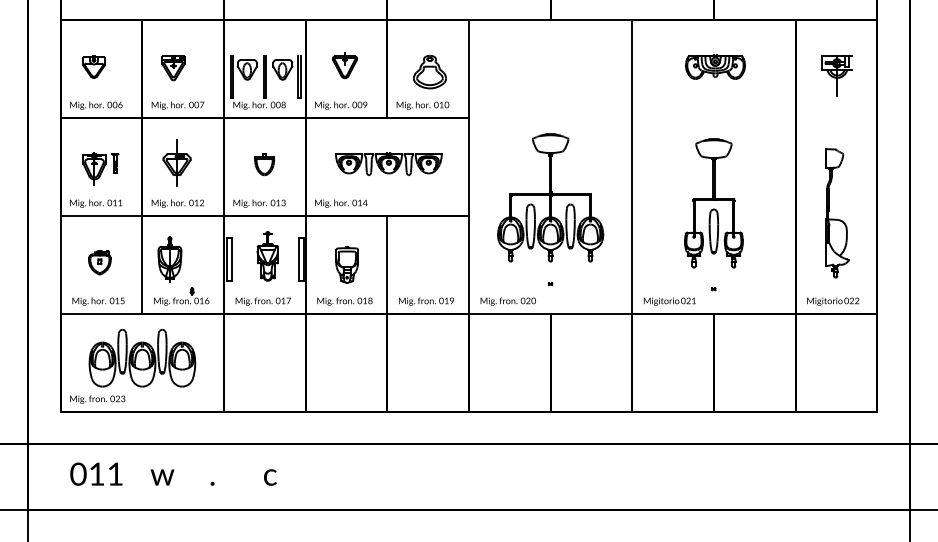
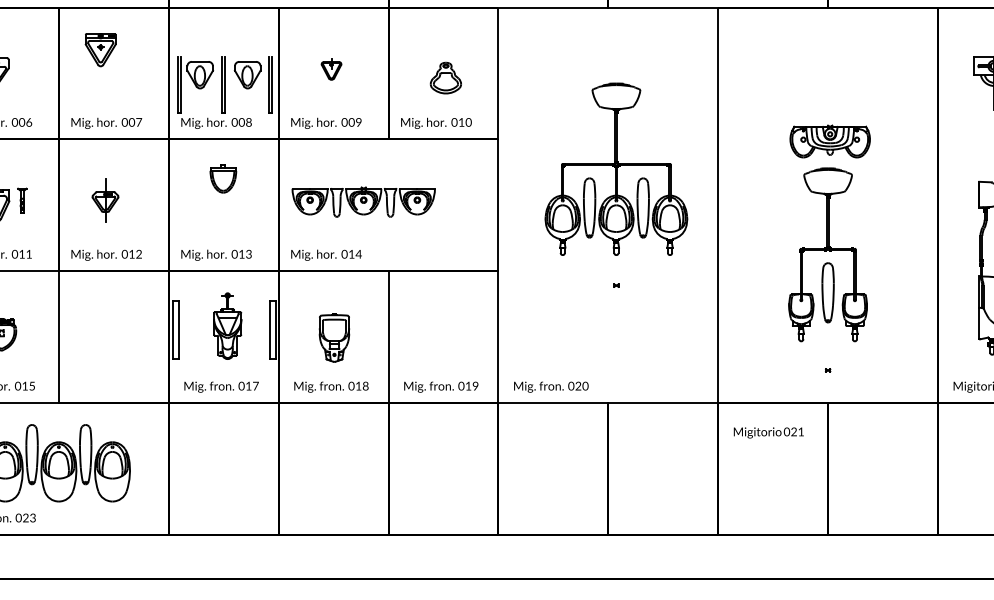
part: (344, 65) -> (330, 69), size x0.6
part: (715, 66) -> (830, 140), moved
part: (173, 68) -> (100, 50), moved
part: (429, 71) -> (445, 77), size x0.7
part: (176, 162) -> (104, 199), size x0.7
part: (388, 163) -> (363, 201), moved
part: (264, 164) -> (223, 178), moved
part: (550, 209) -> (616, 185), moved
part: (181, 270) -> (111, 345), removed
text: (669, 301) -> (768, 432), moved

